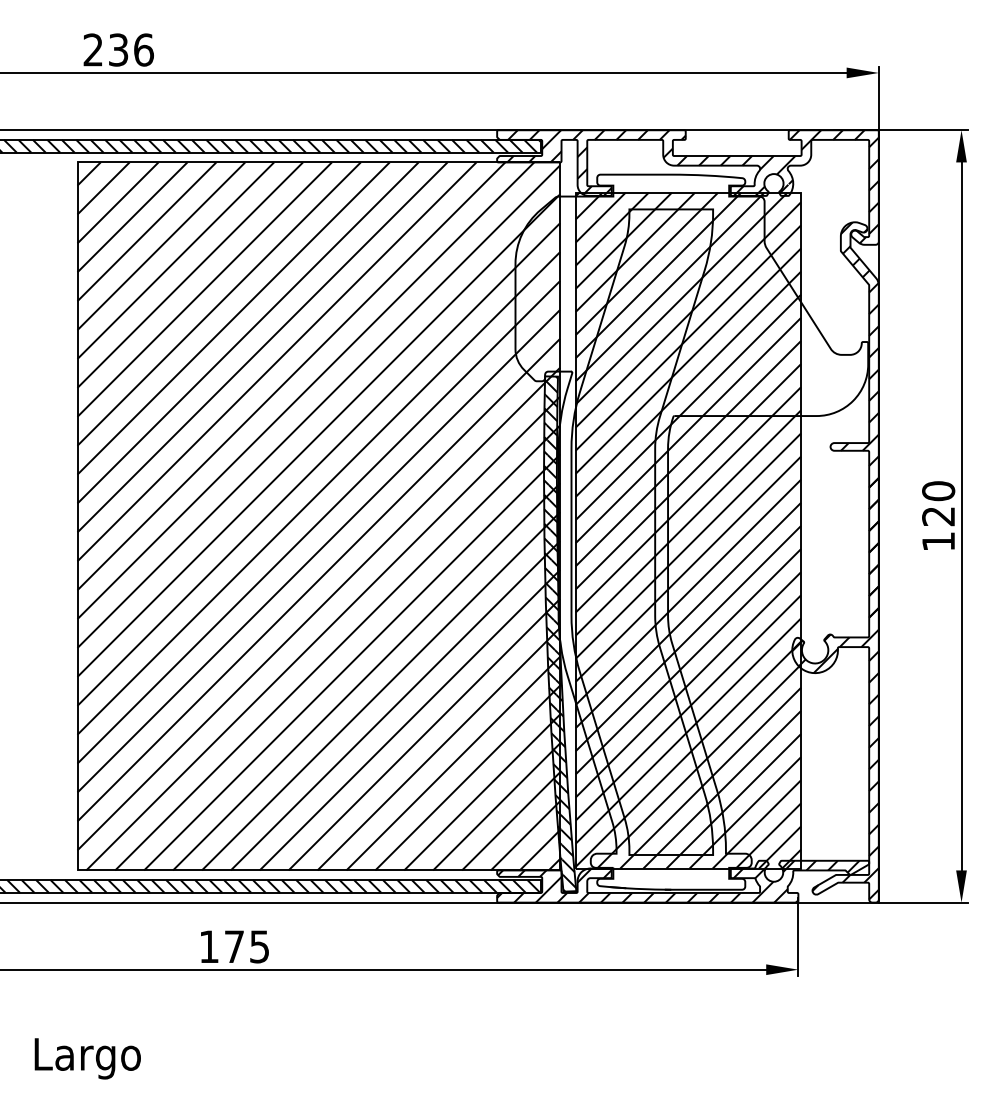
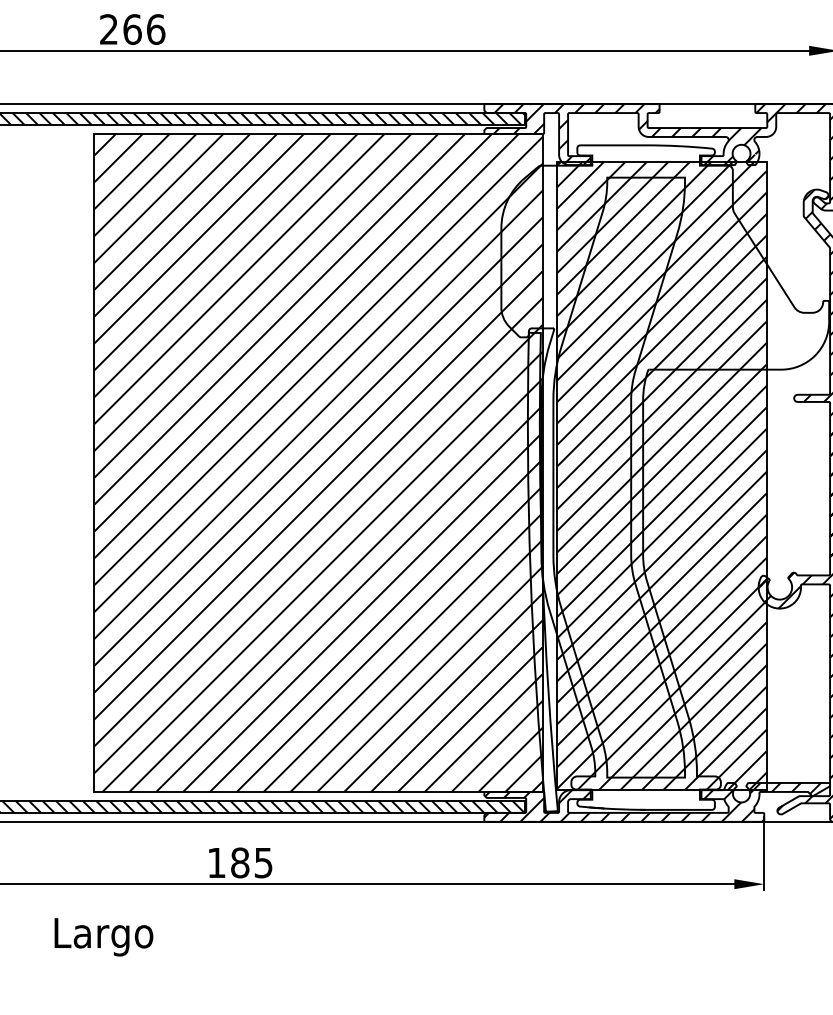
text: (118, 49) -> (132, 29), 236 -> 266
hatch: (560, 633) -> (543, 571), removed
text: (234, 946) -> (240, 862), 175 -> 185
text: (87, 1058) -> (103, 936), moved

